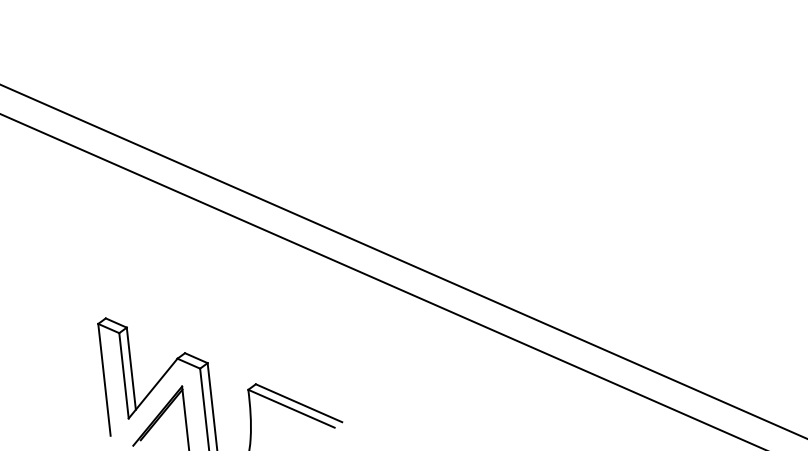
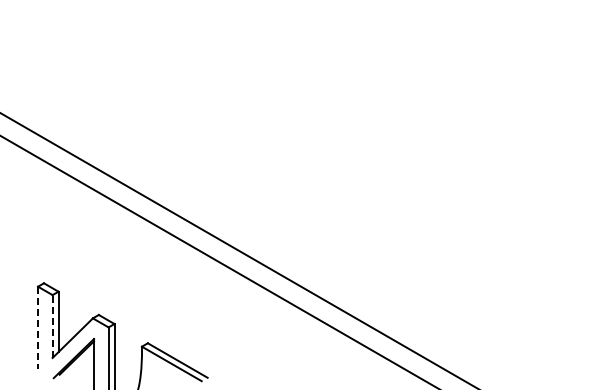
line: (123, 375) -> (52, 326), solid -> dashed
line: (105, 380) -> (38, 328), solid -> dashed

